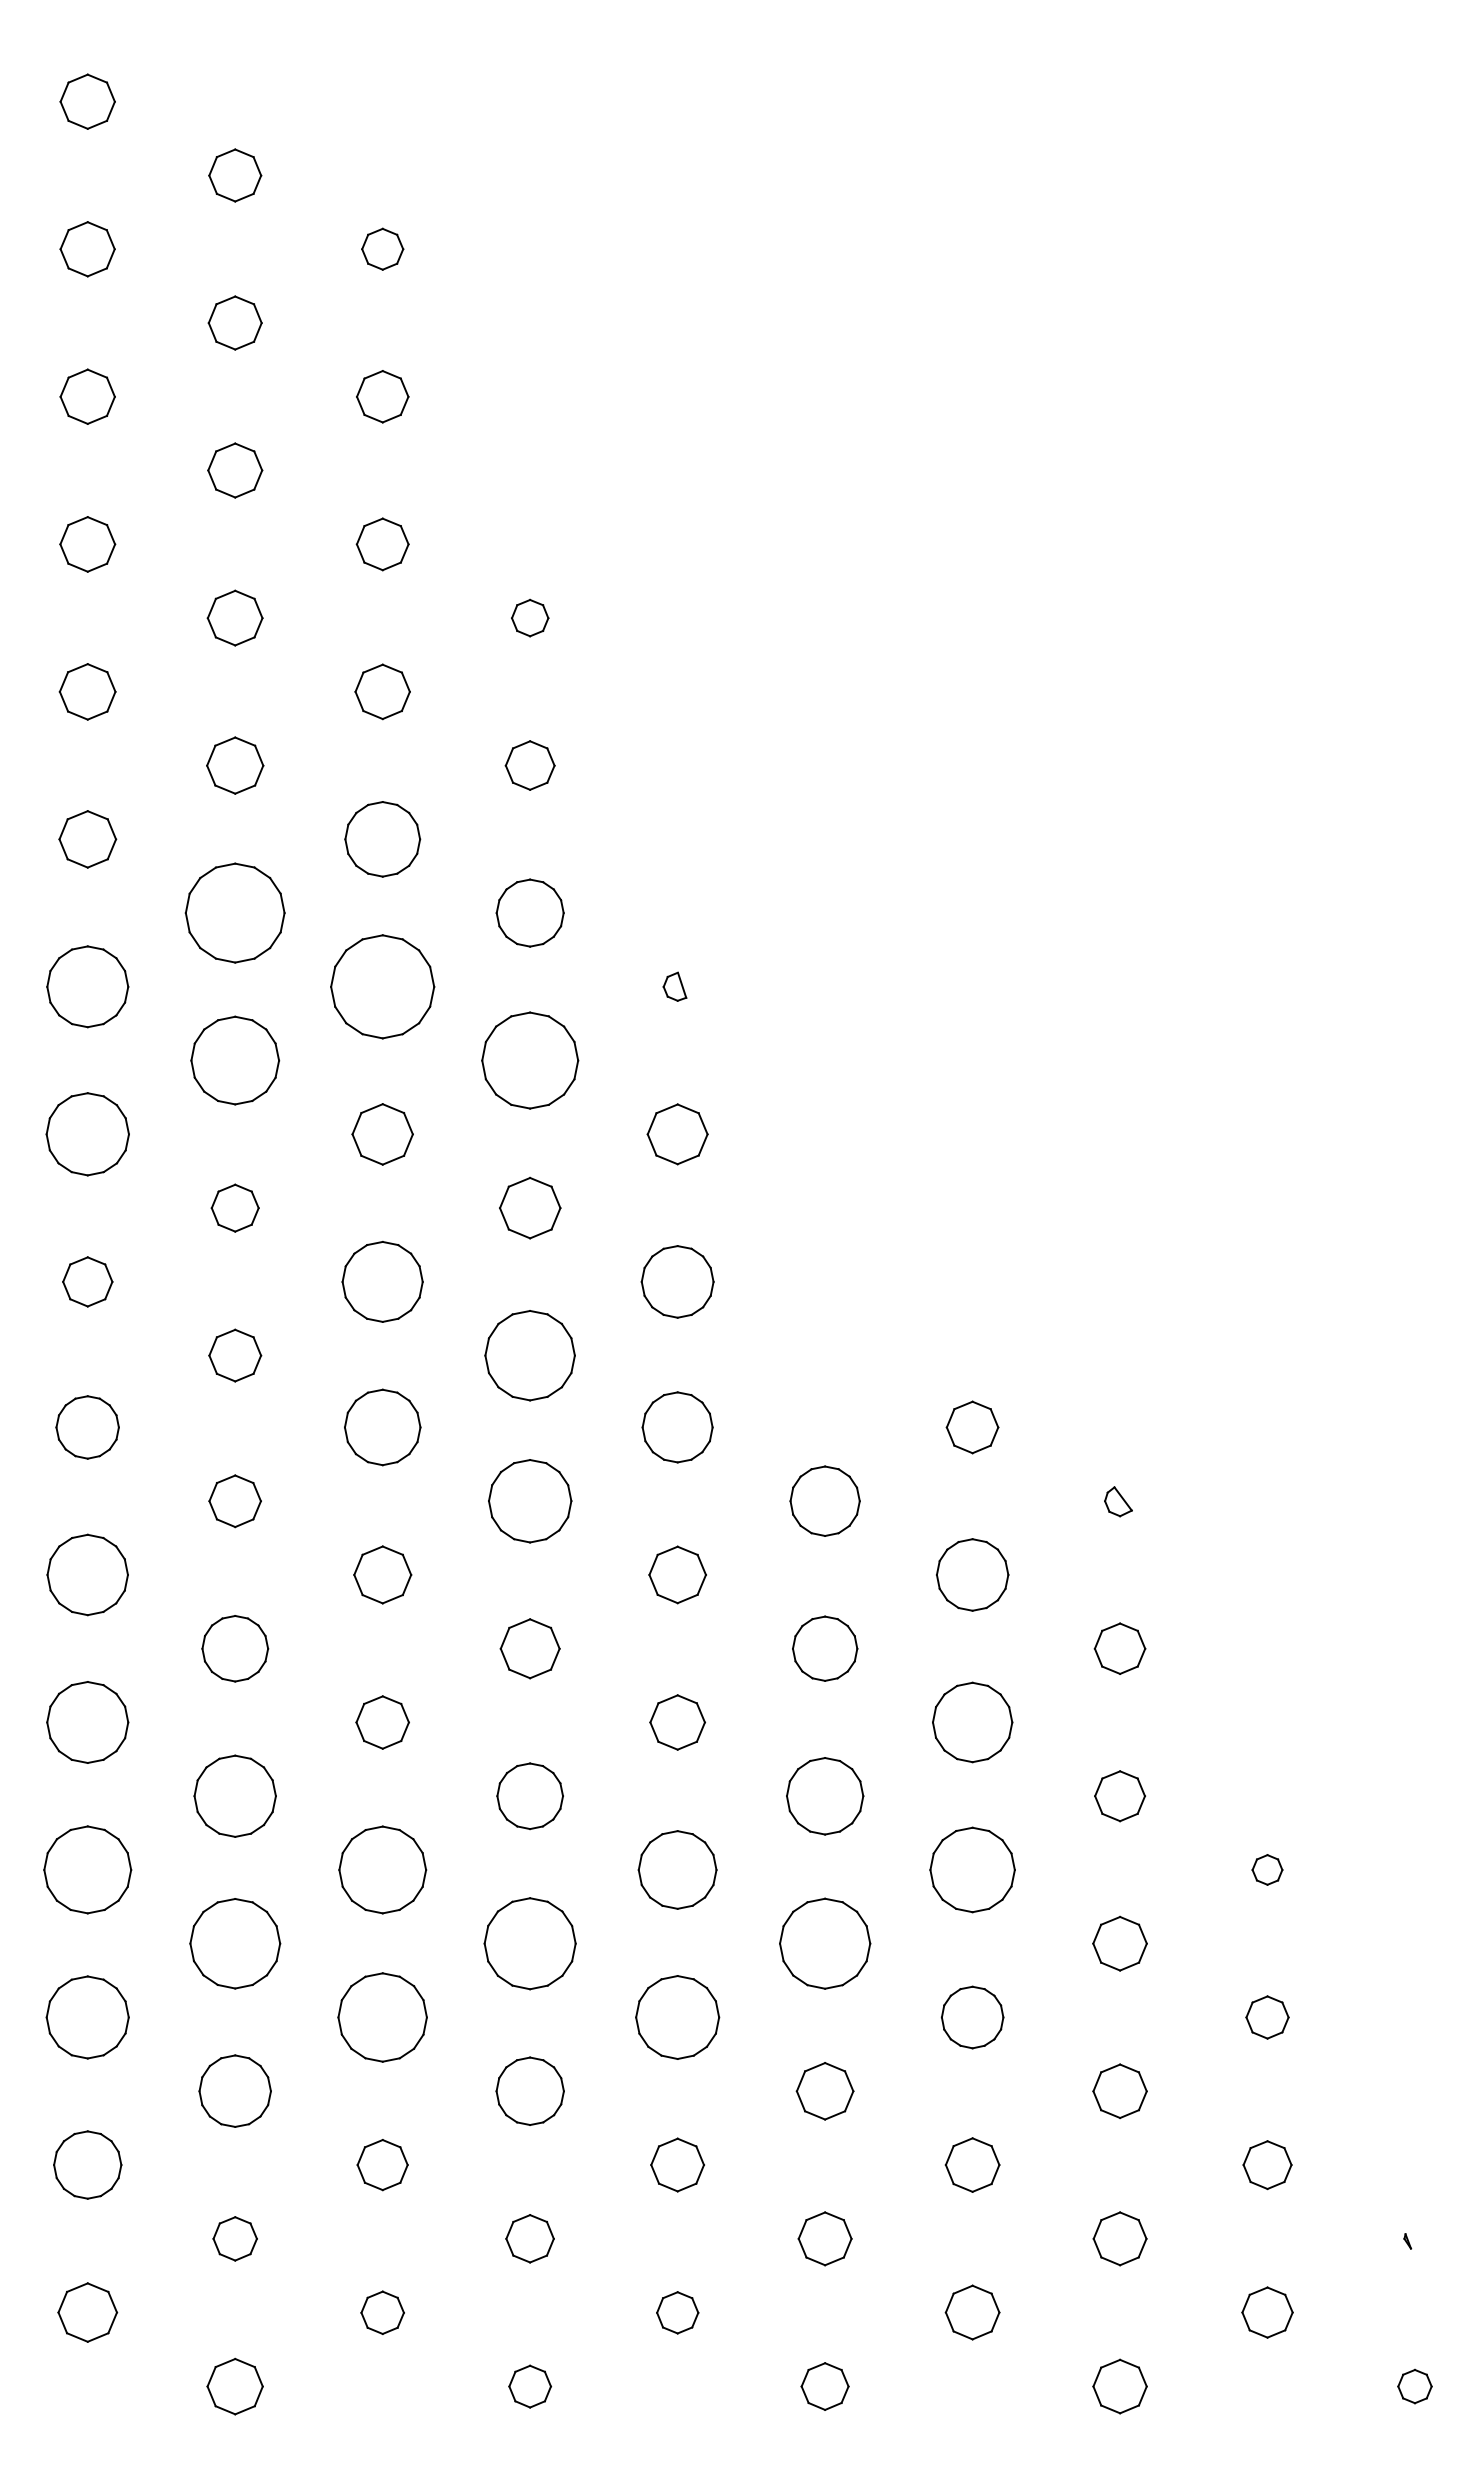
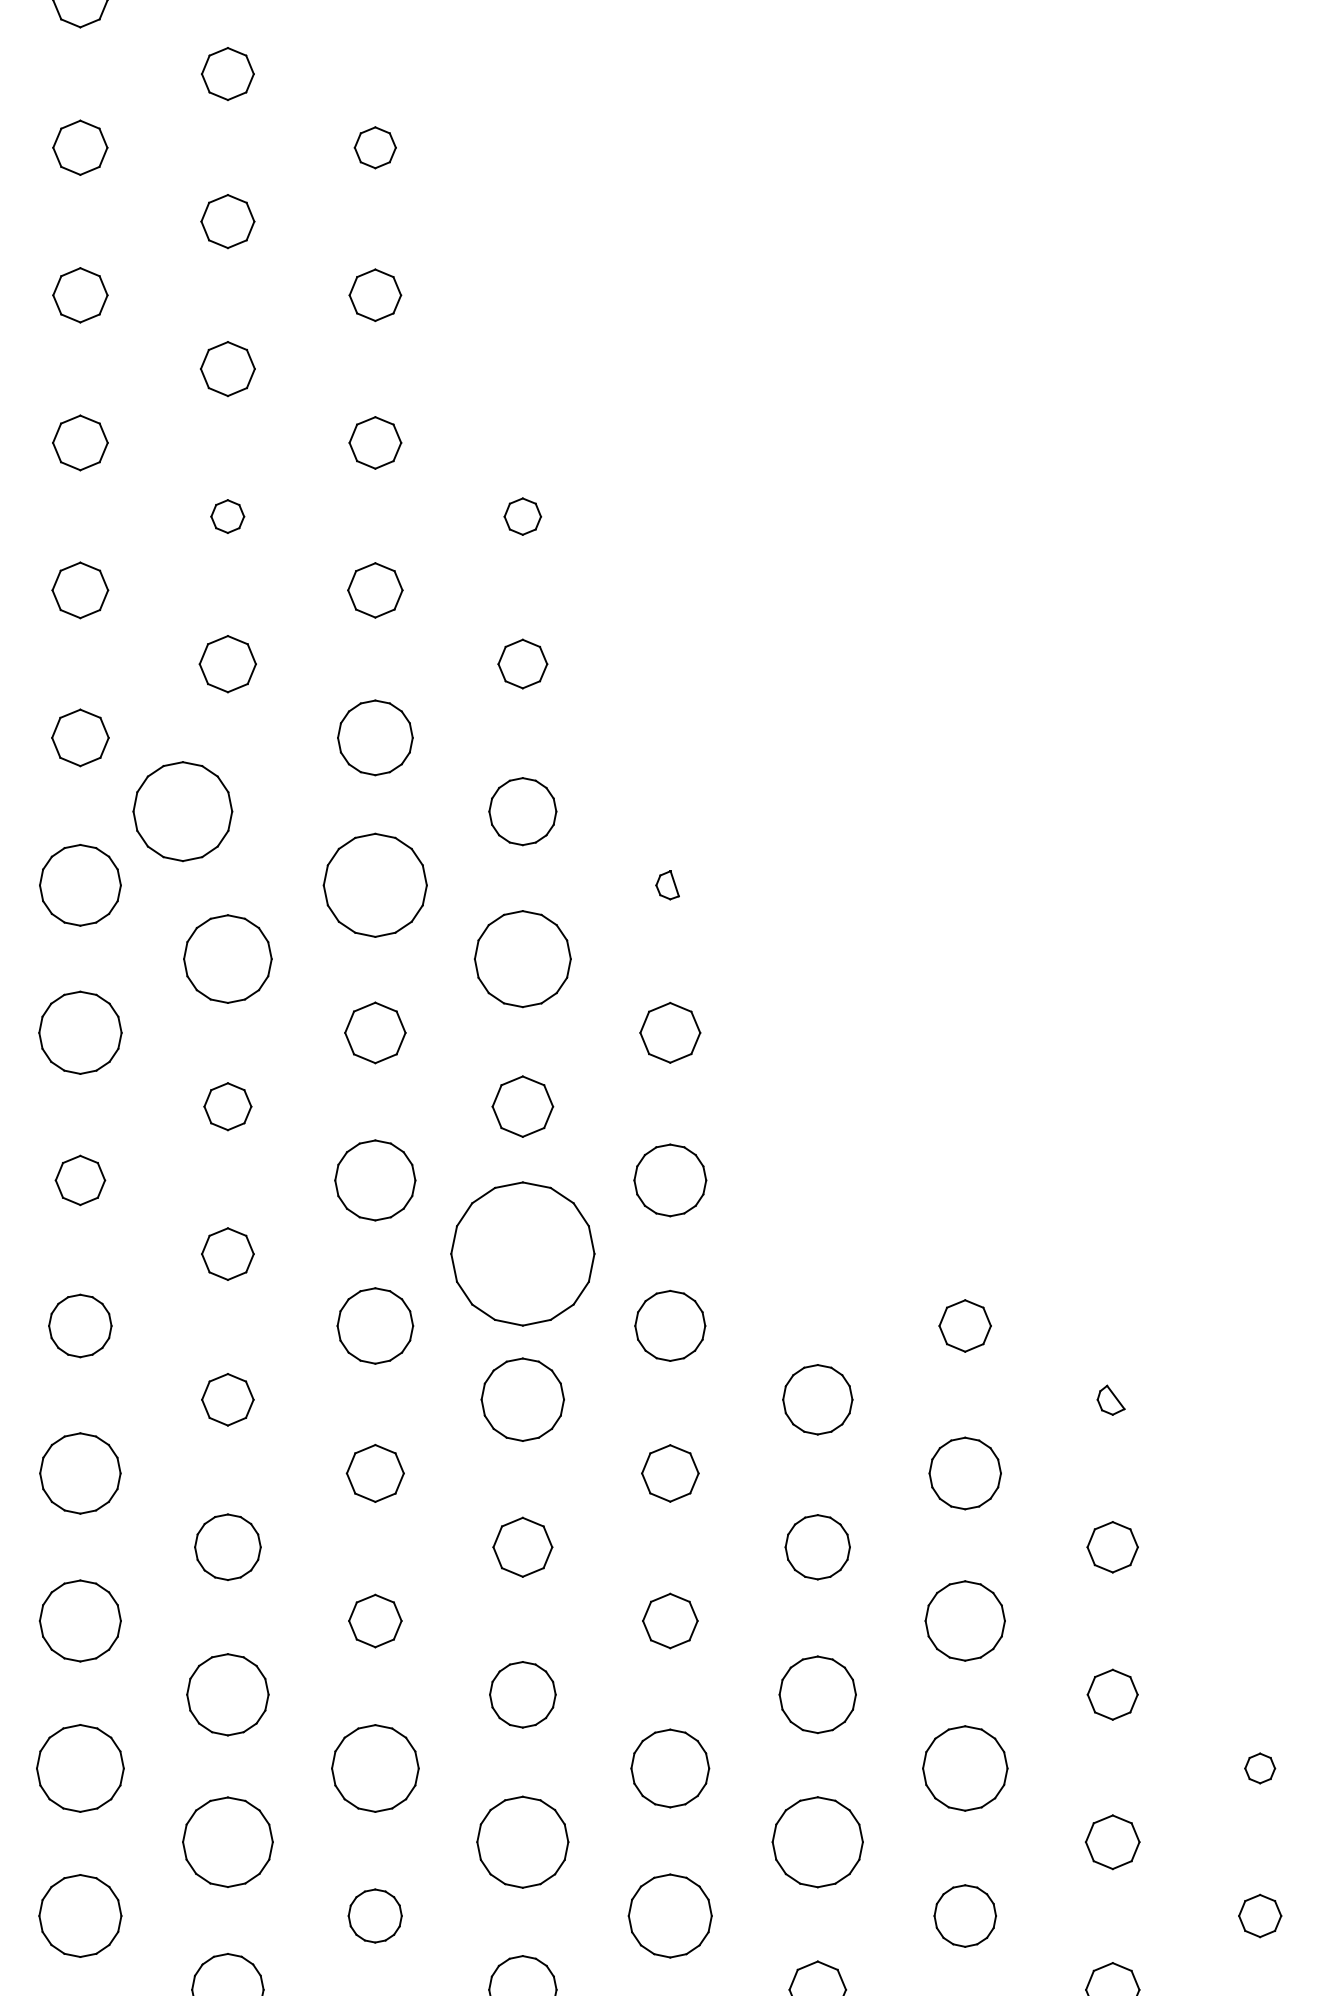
part: (234, 617) -> (227, 516), size x0.6
part: (234, 912) -> (182, 811), moved
part: (529, 1355) -> (522, 1254), size x1.6
part: (382, 2017) -> (375, 1916), size x0.6

